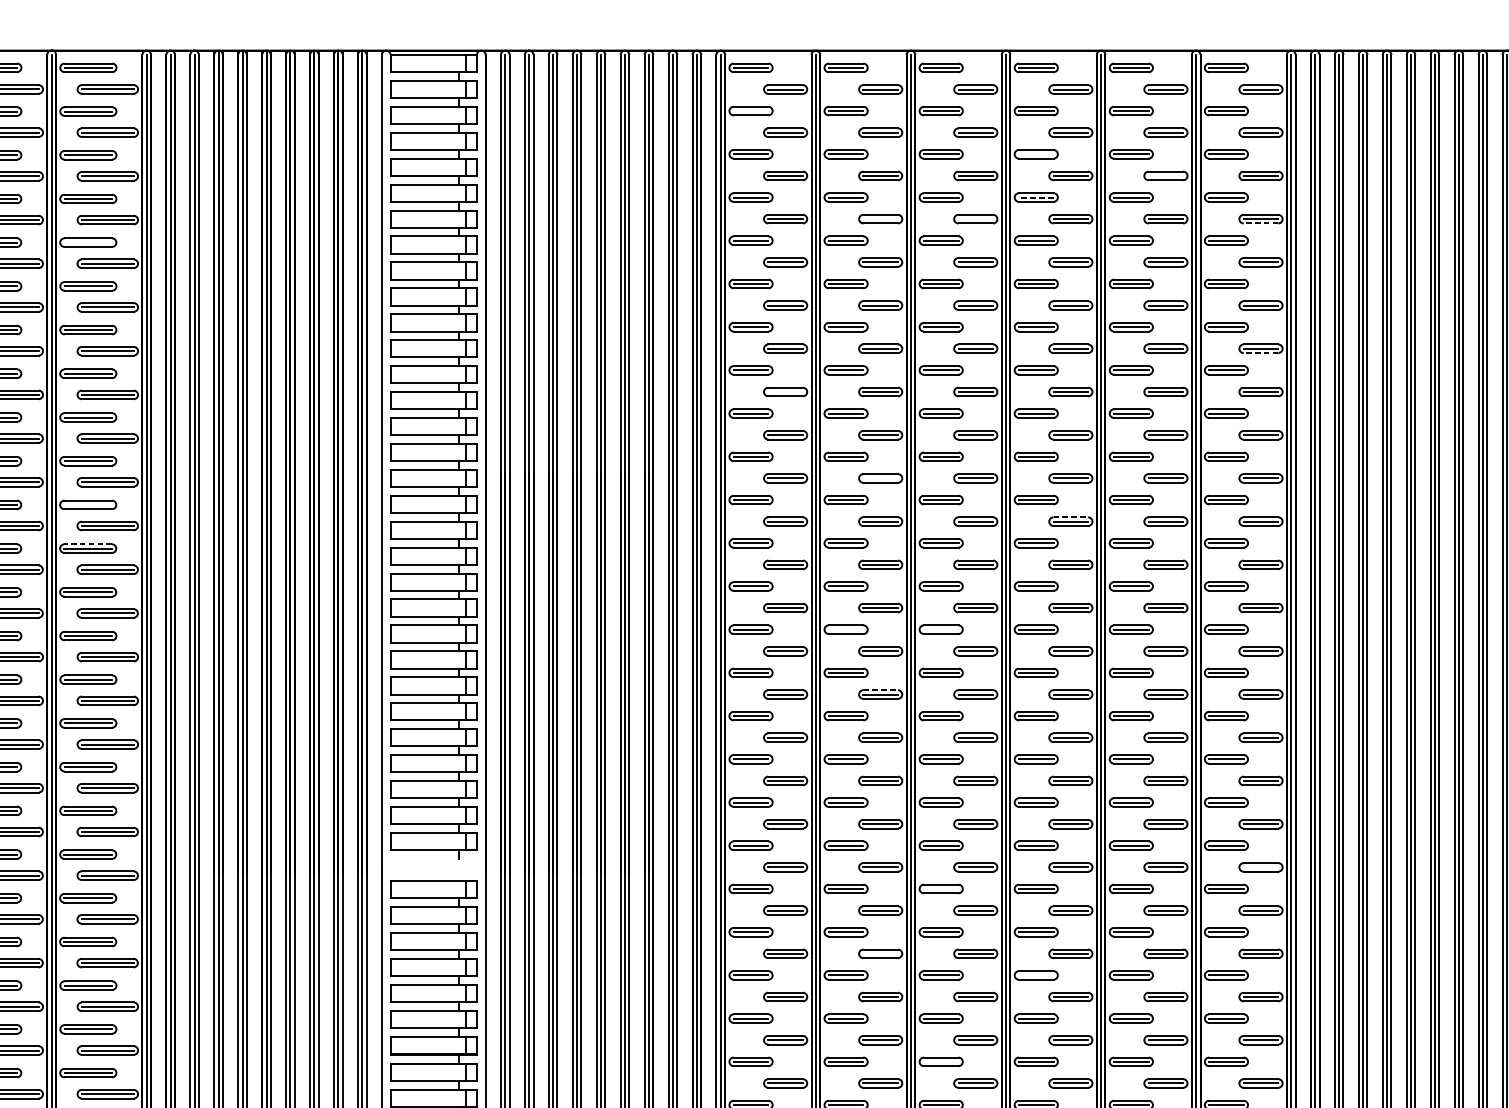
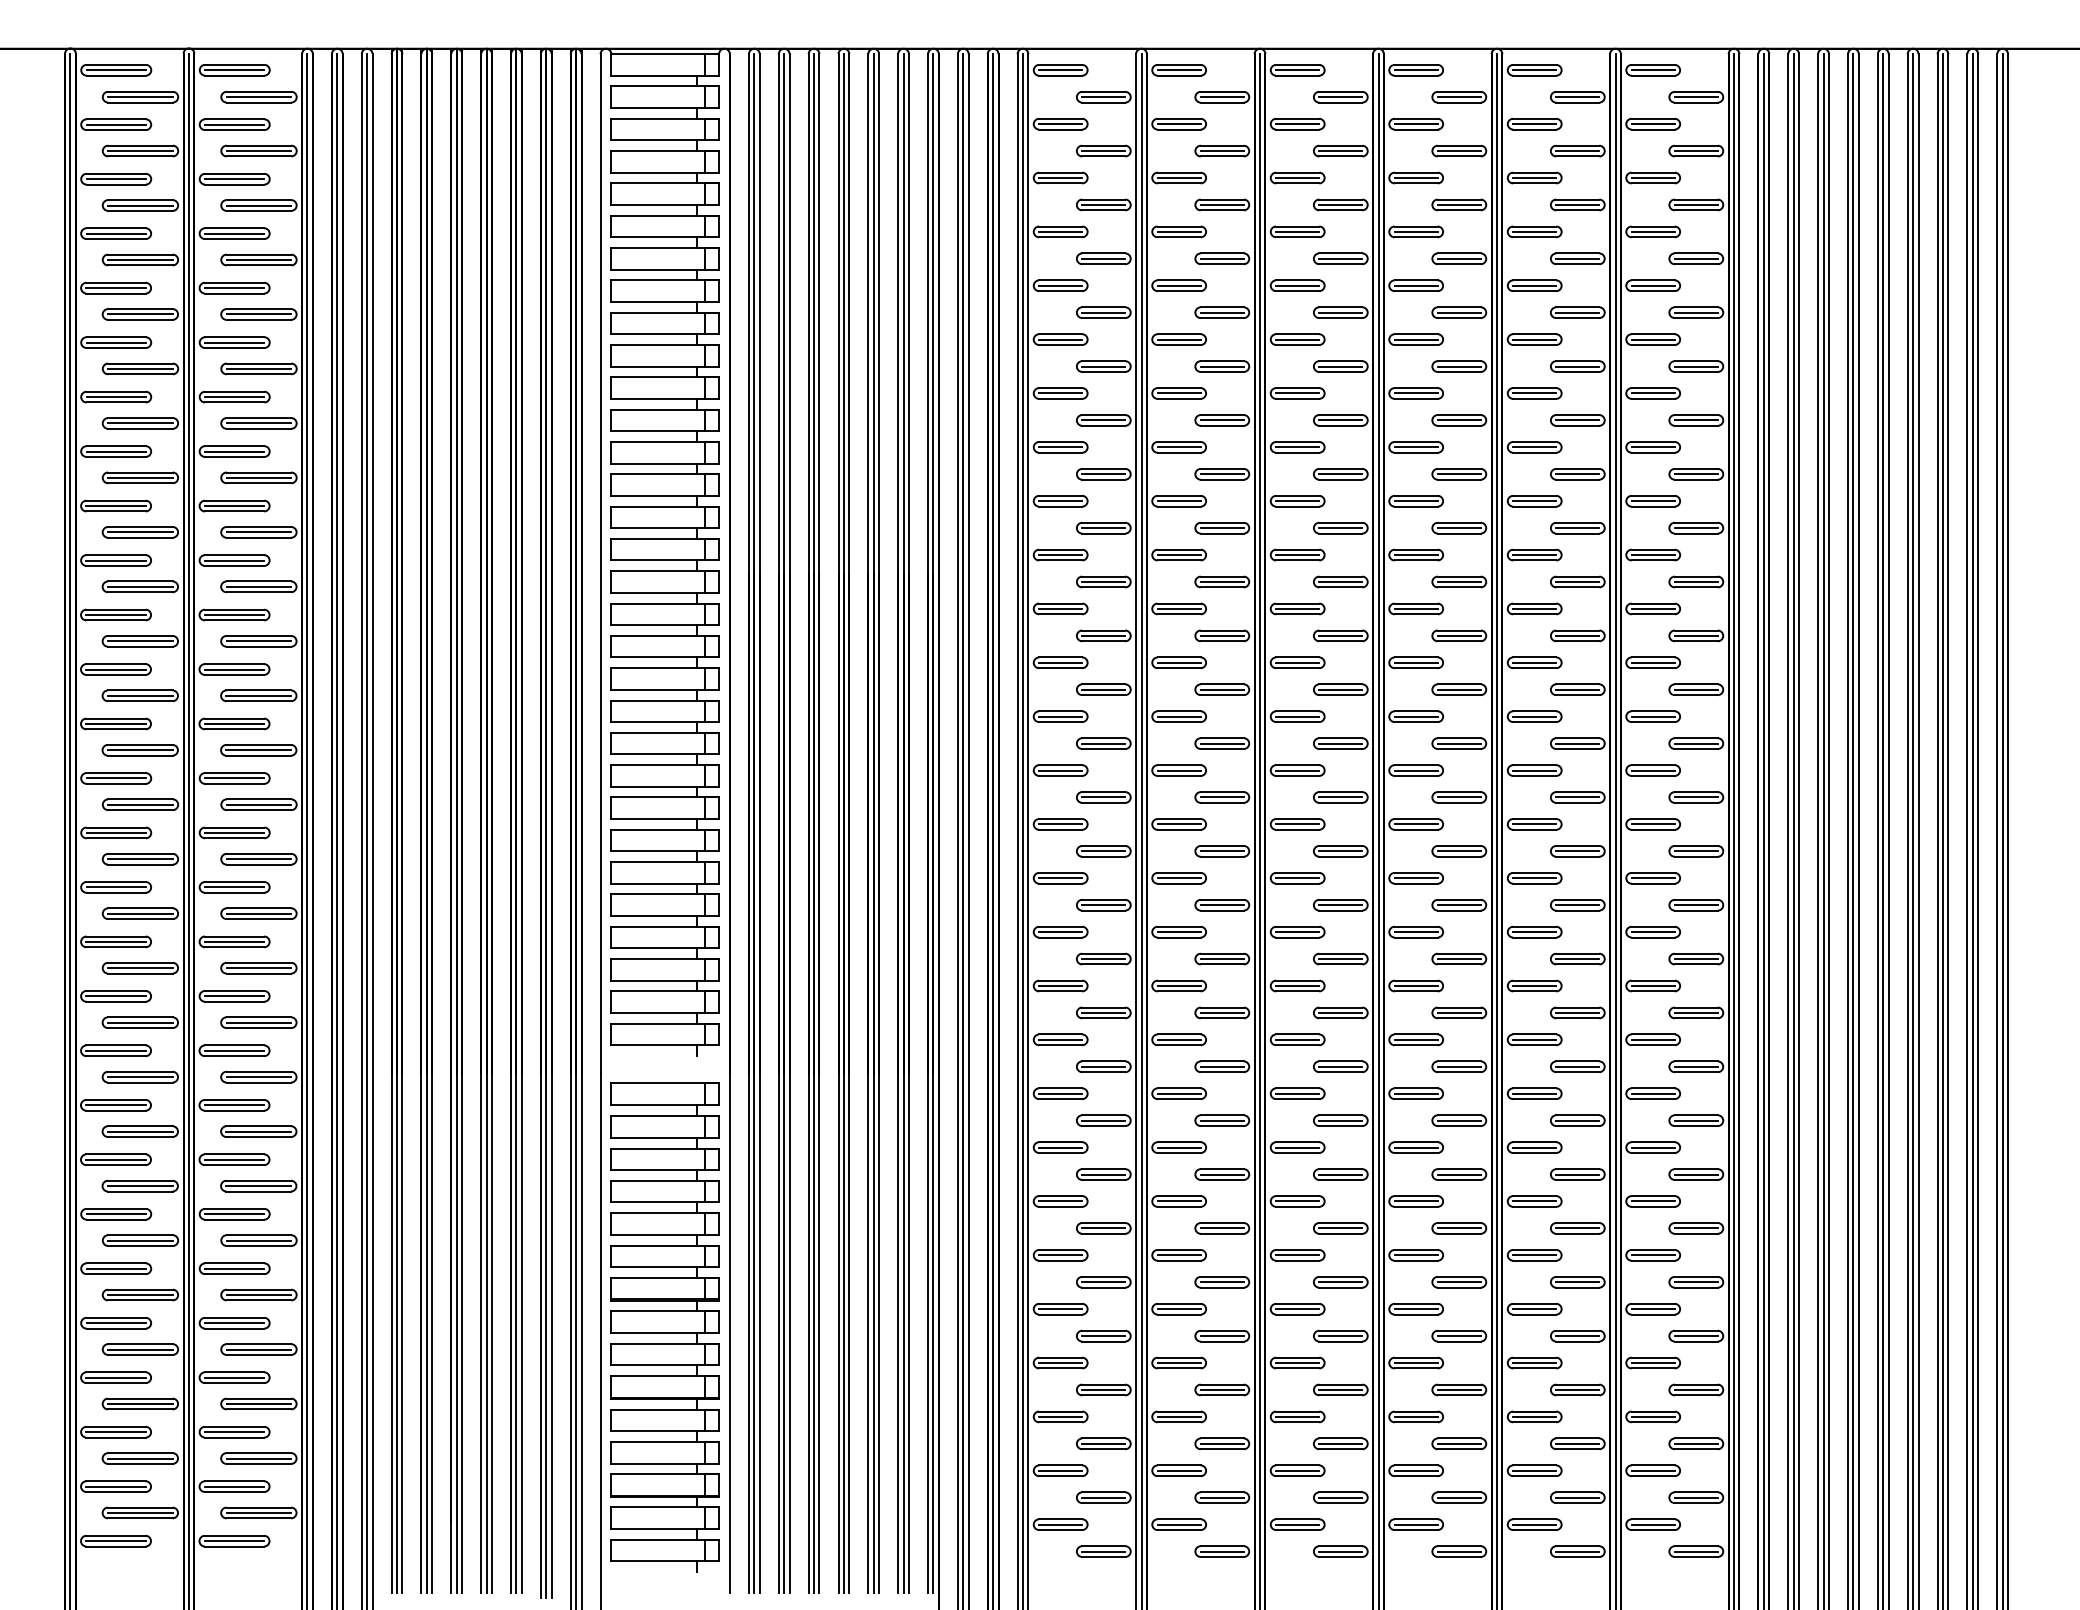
line: (750, 111) -> (1060, 124), added
line: (1035, 154) -> (1415, 178), added
line: (1165, 175) -> (1577, 204), added
line: (1036, 197) -> (1416, 231), dashed -> solid
line: (880, 218) -> (1221, 258), added
line: (975, 218) -> (1340, 258), added
line: (1261, 223) -> (1696, 264), dashed -> solid
line: (88, 242) -> (234, 288), added
line: (1261, 352) -> (1696, 425), dashed -> solid
line: (785, 392) -> (1103, 474), added
line: (880, 478) -> (1221, 582), added
line: (88, 505) -> (234, 615), added
line: (1071, 517) -> (1459, 630), dashed -> solid
line: (88, 544) -> (234, 664), dashed -> solid
line: (845, 629) -> (1178, 770), added
line: (941, 629) -> (1297, 770), added
line: (880, 689) -> (1222, 845), dashed -> solid
line: (1260, 867) -> (1695, 1066), added
line: (941, 888) -> (1297, 1093), added
line: (880, 953) -> (1221, 1174), added
line: (1035, 975) -> (1415, 1201), added
line: (941, 1062) -> (1297, 1309), added

